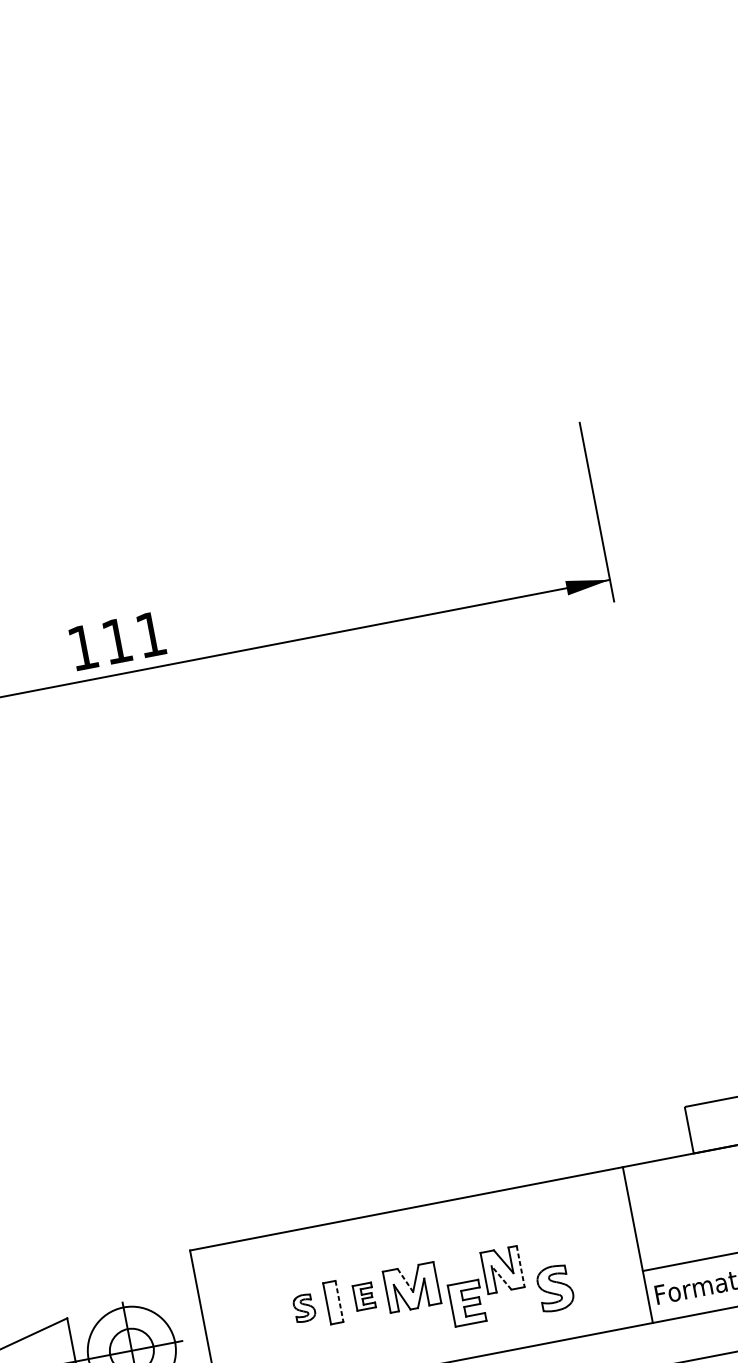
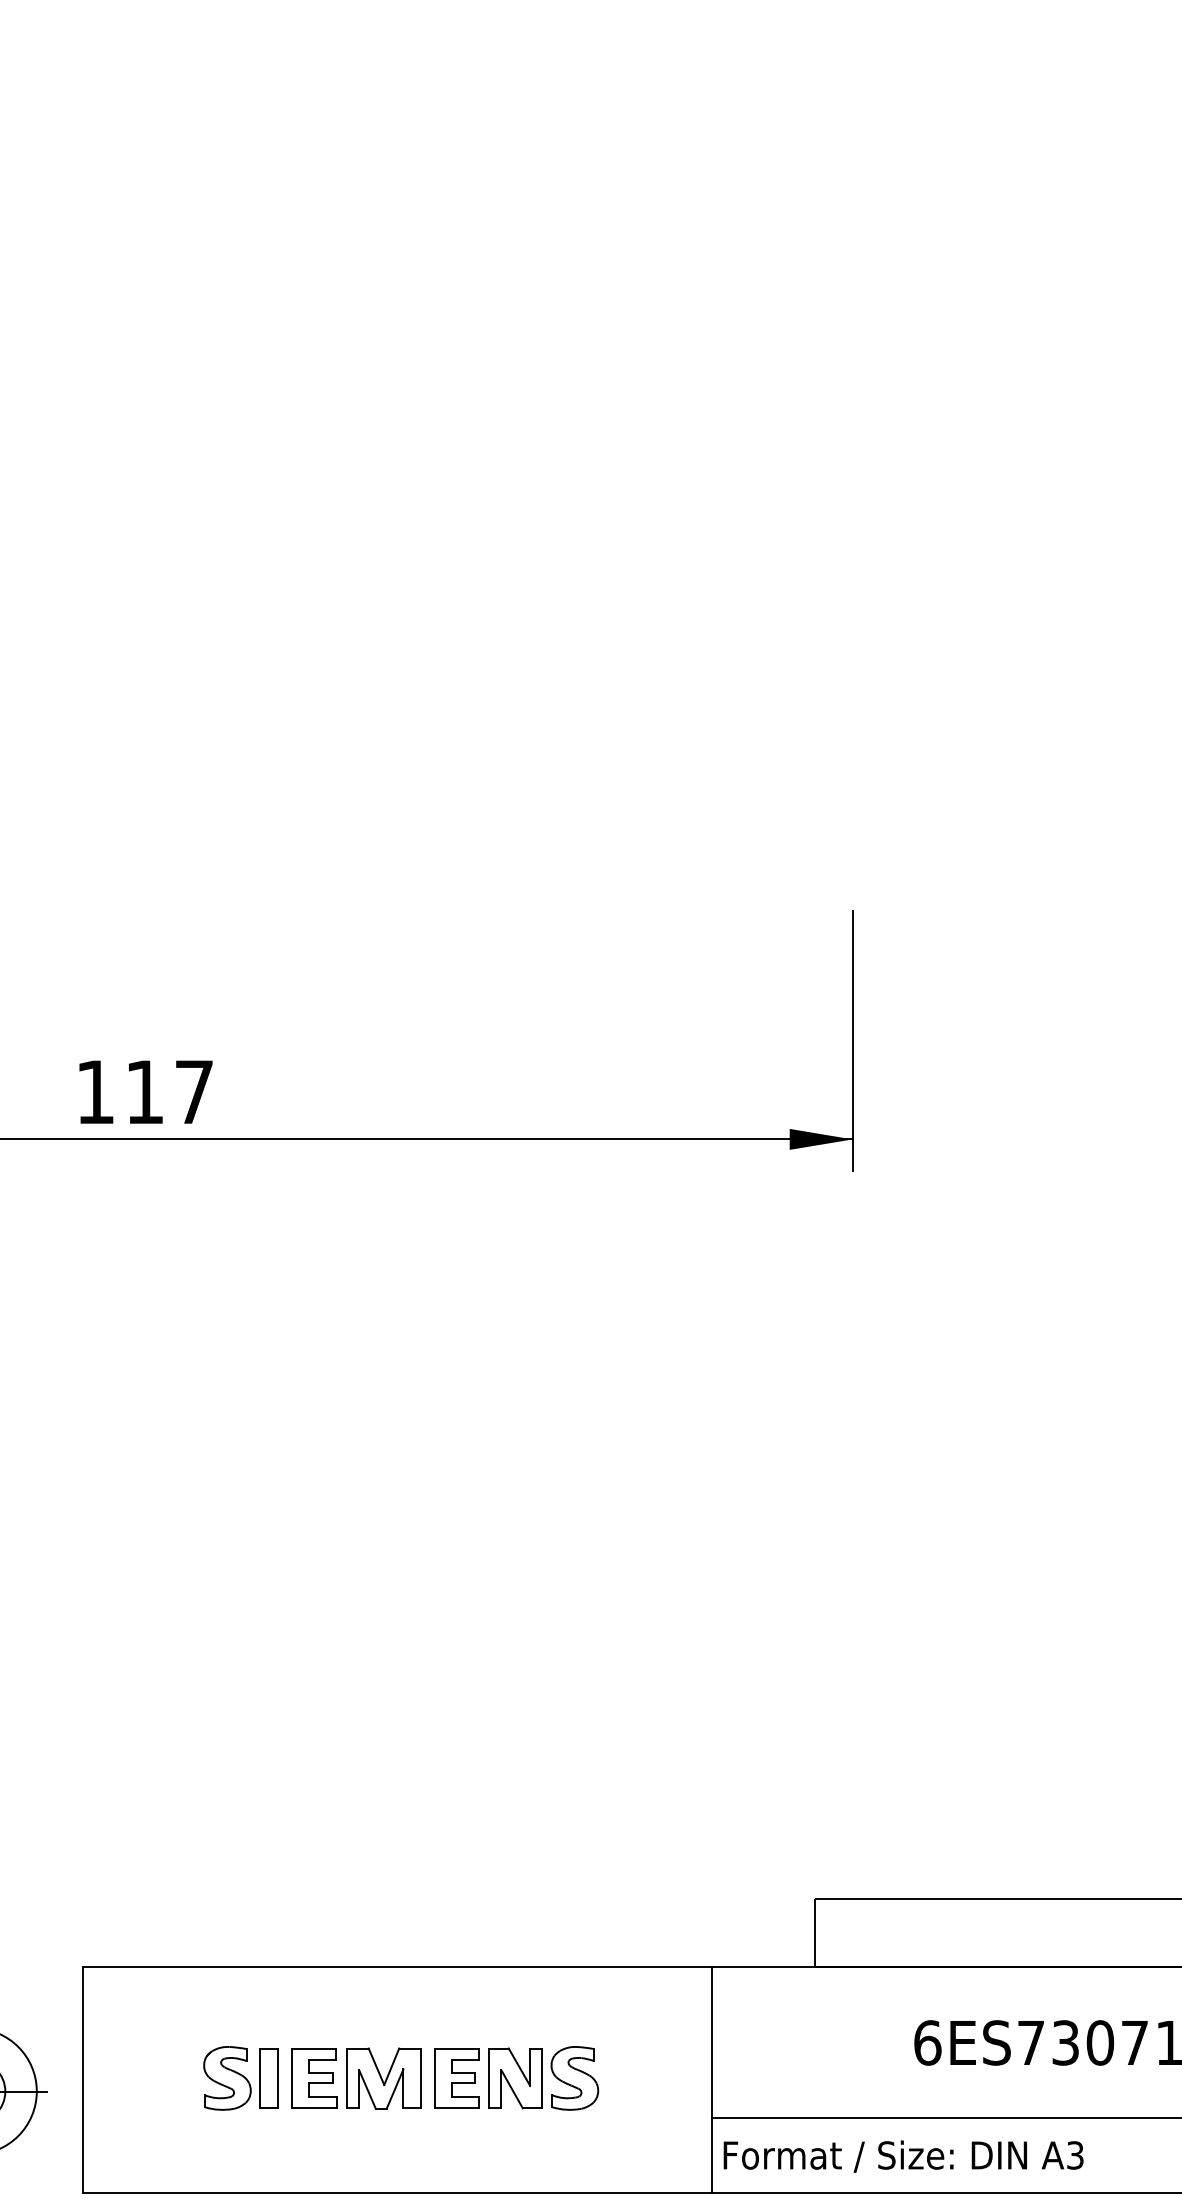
text: (151, 634) -> (194, 1091), 111 -> 117
line: (520, 1266) -> (541, 2078), dashed -> solid
line: (501, 1278) -> (512, 2089), dashed -> solid
line: (405, 1280) -> (376, 2066), dashed -> solid
part: (555, 1288) -> (574, 2078), moved
part: (364, 1296) -> (314, 2078), size x1.67
line: (339, 1301) -> (278, 2078), dashed -> solid
part: (466, 1303) -> (456, 2078), moved
part: (304, 1308) -> (227, 2078), size x1.67

